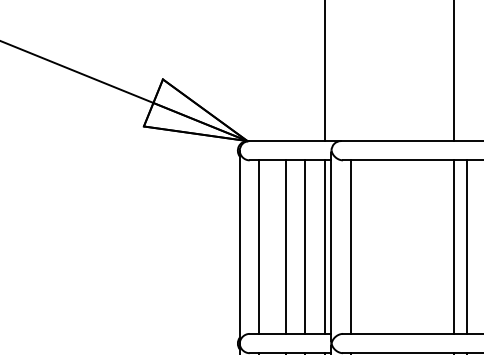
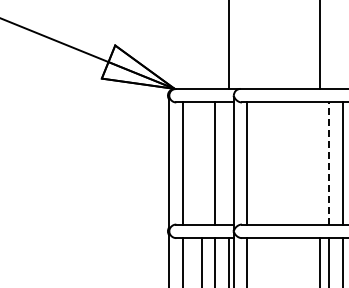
line: (285, 247) -> (201, 163), removed
line: (325, 247) -> (229, 163), removed
line: (454, 247) -> (320, 163), removed
line: (467, 247) -> (329, 163), solid -> dashed

